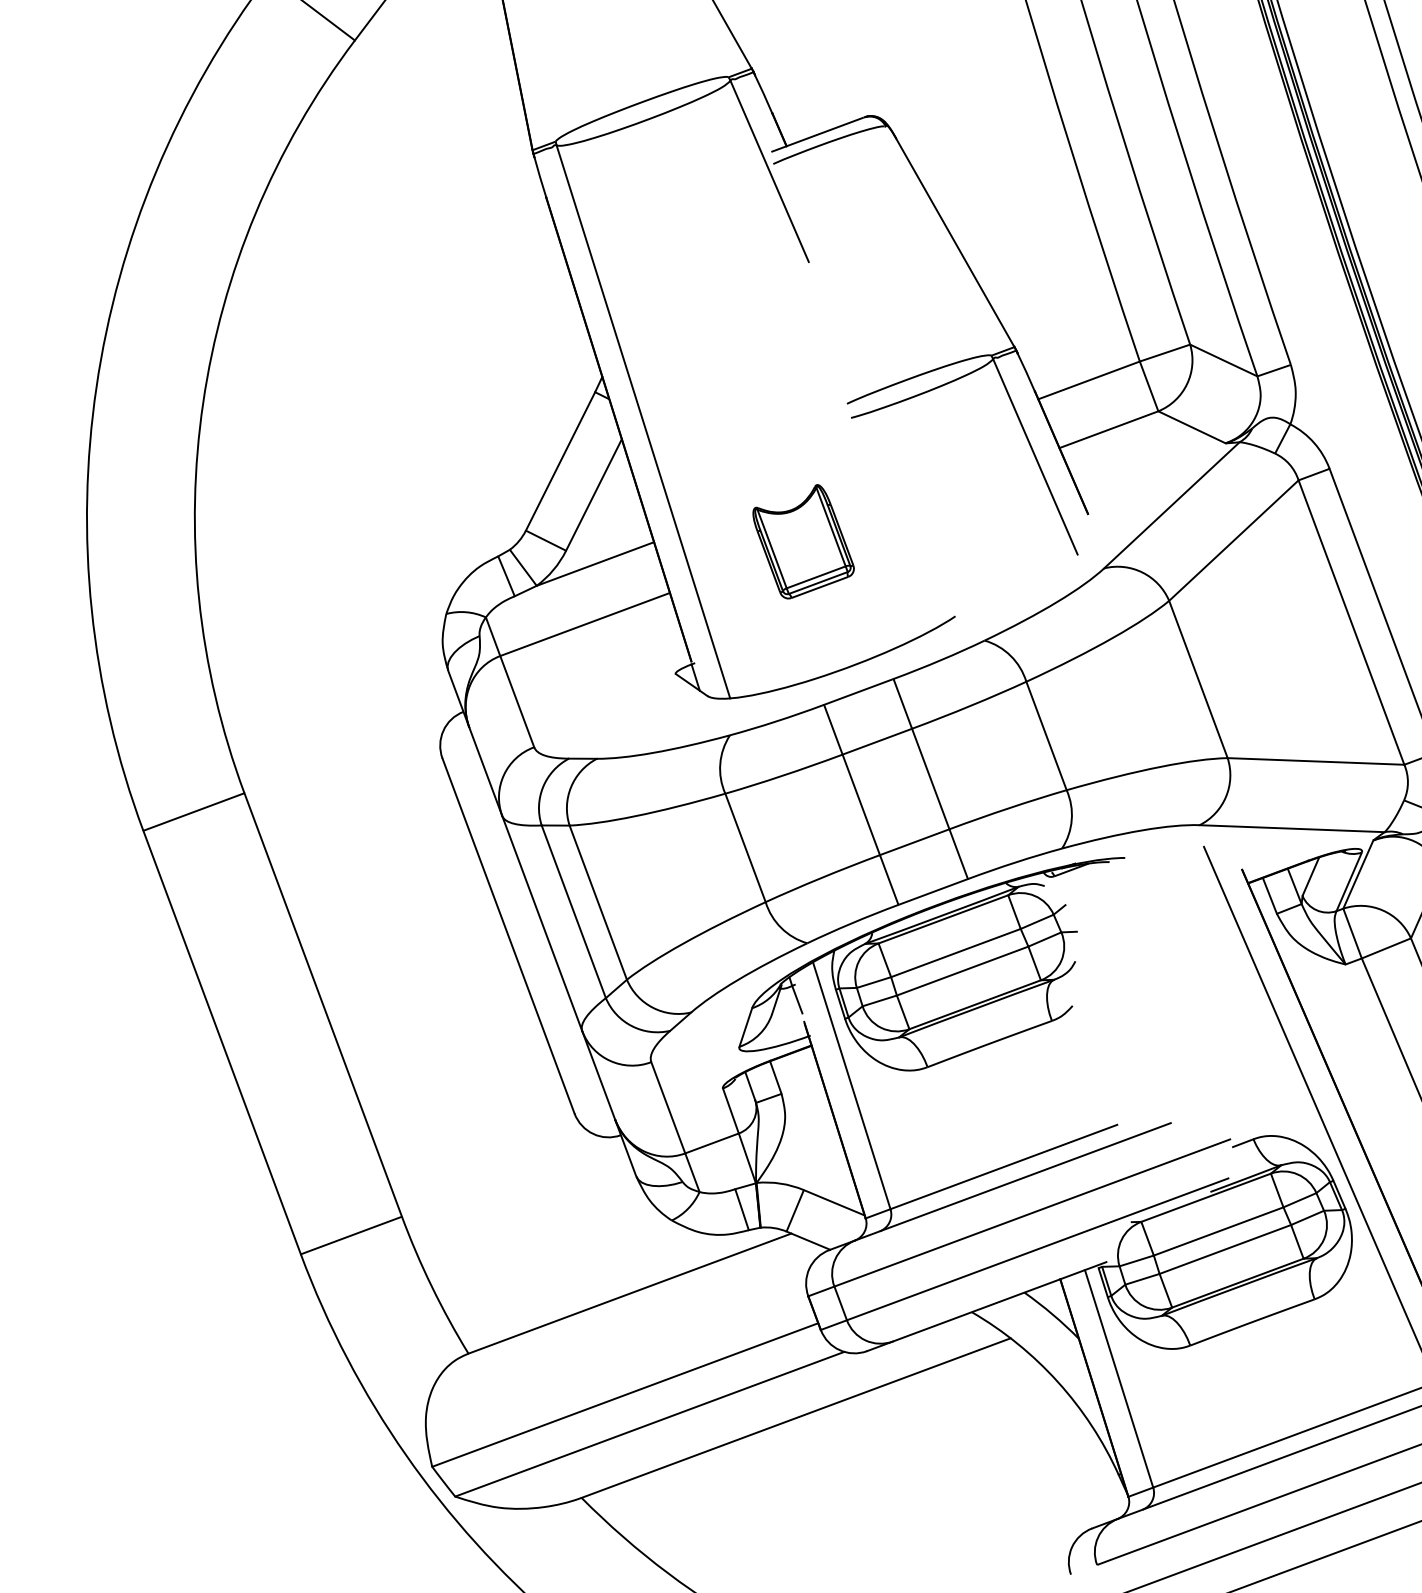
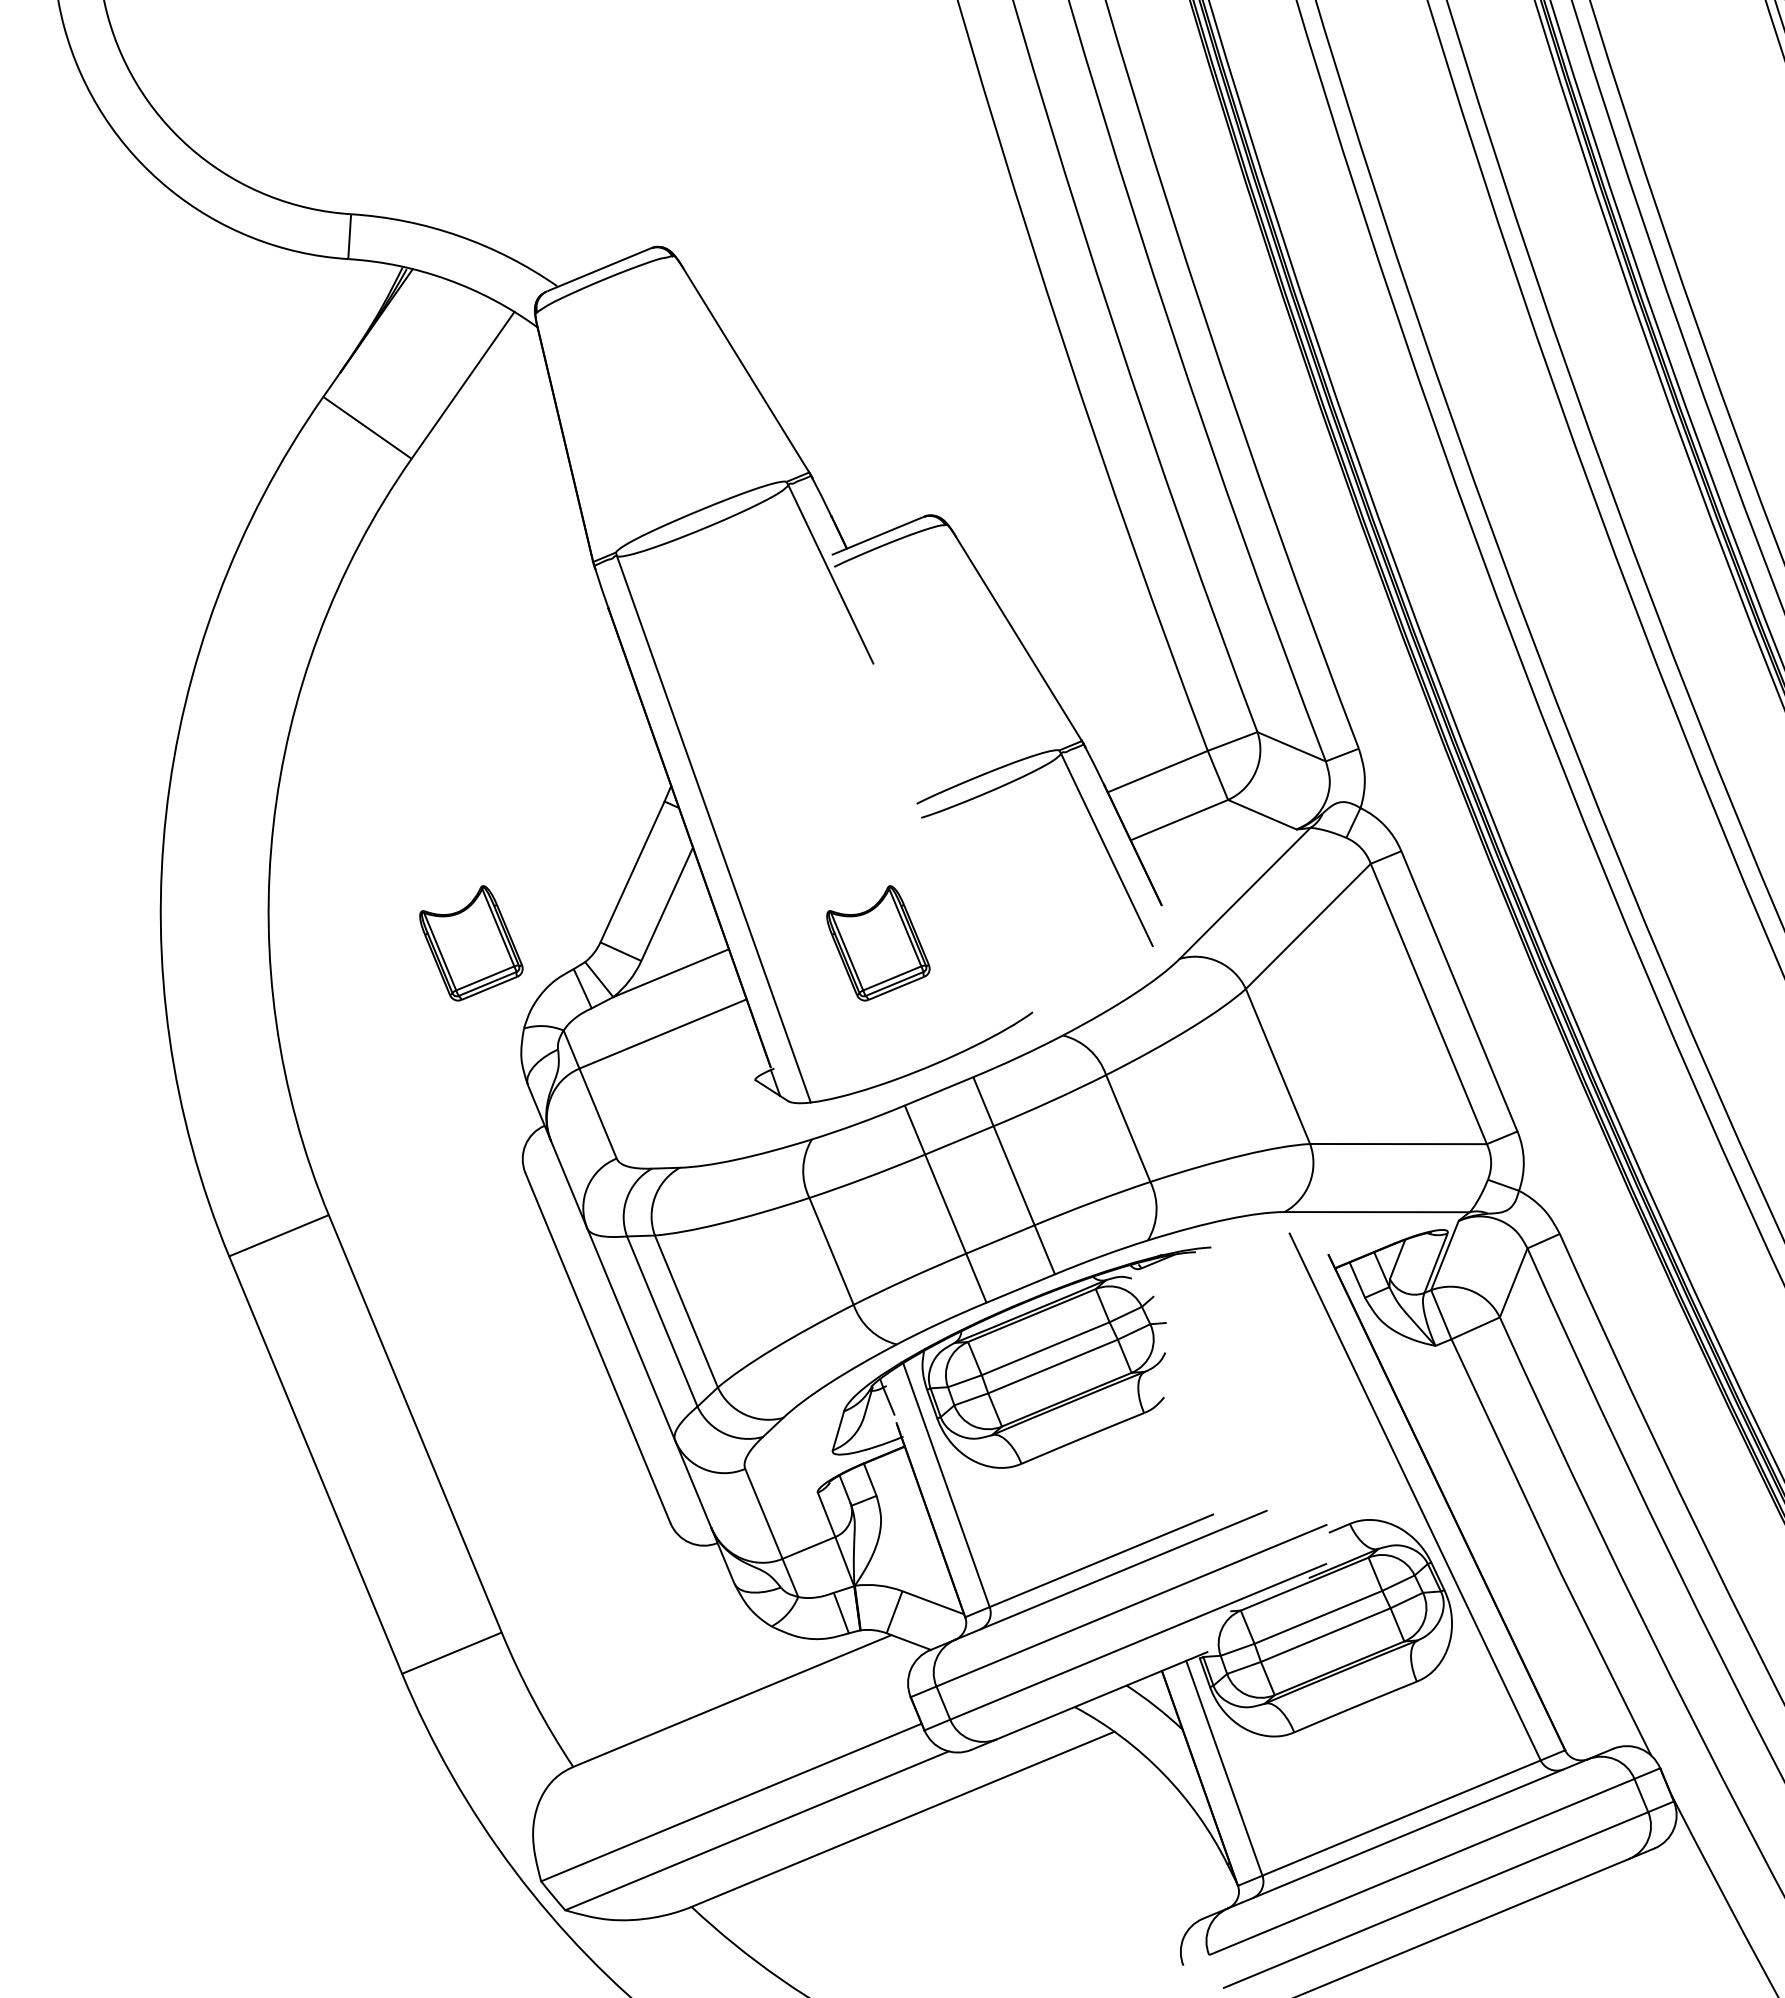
part: (396, 527) -> (471, 943), added

